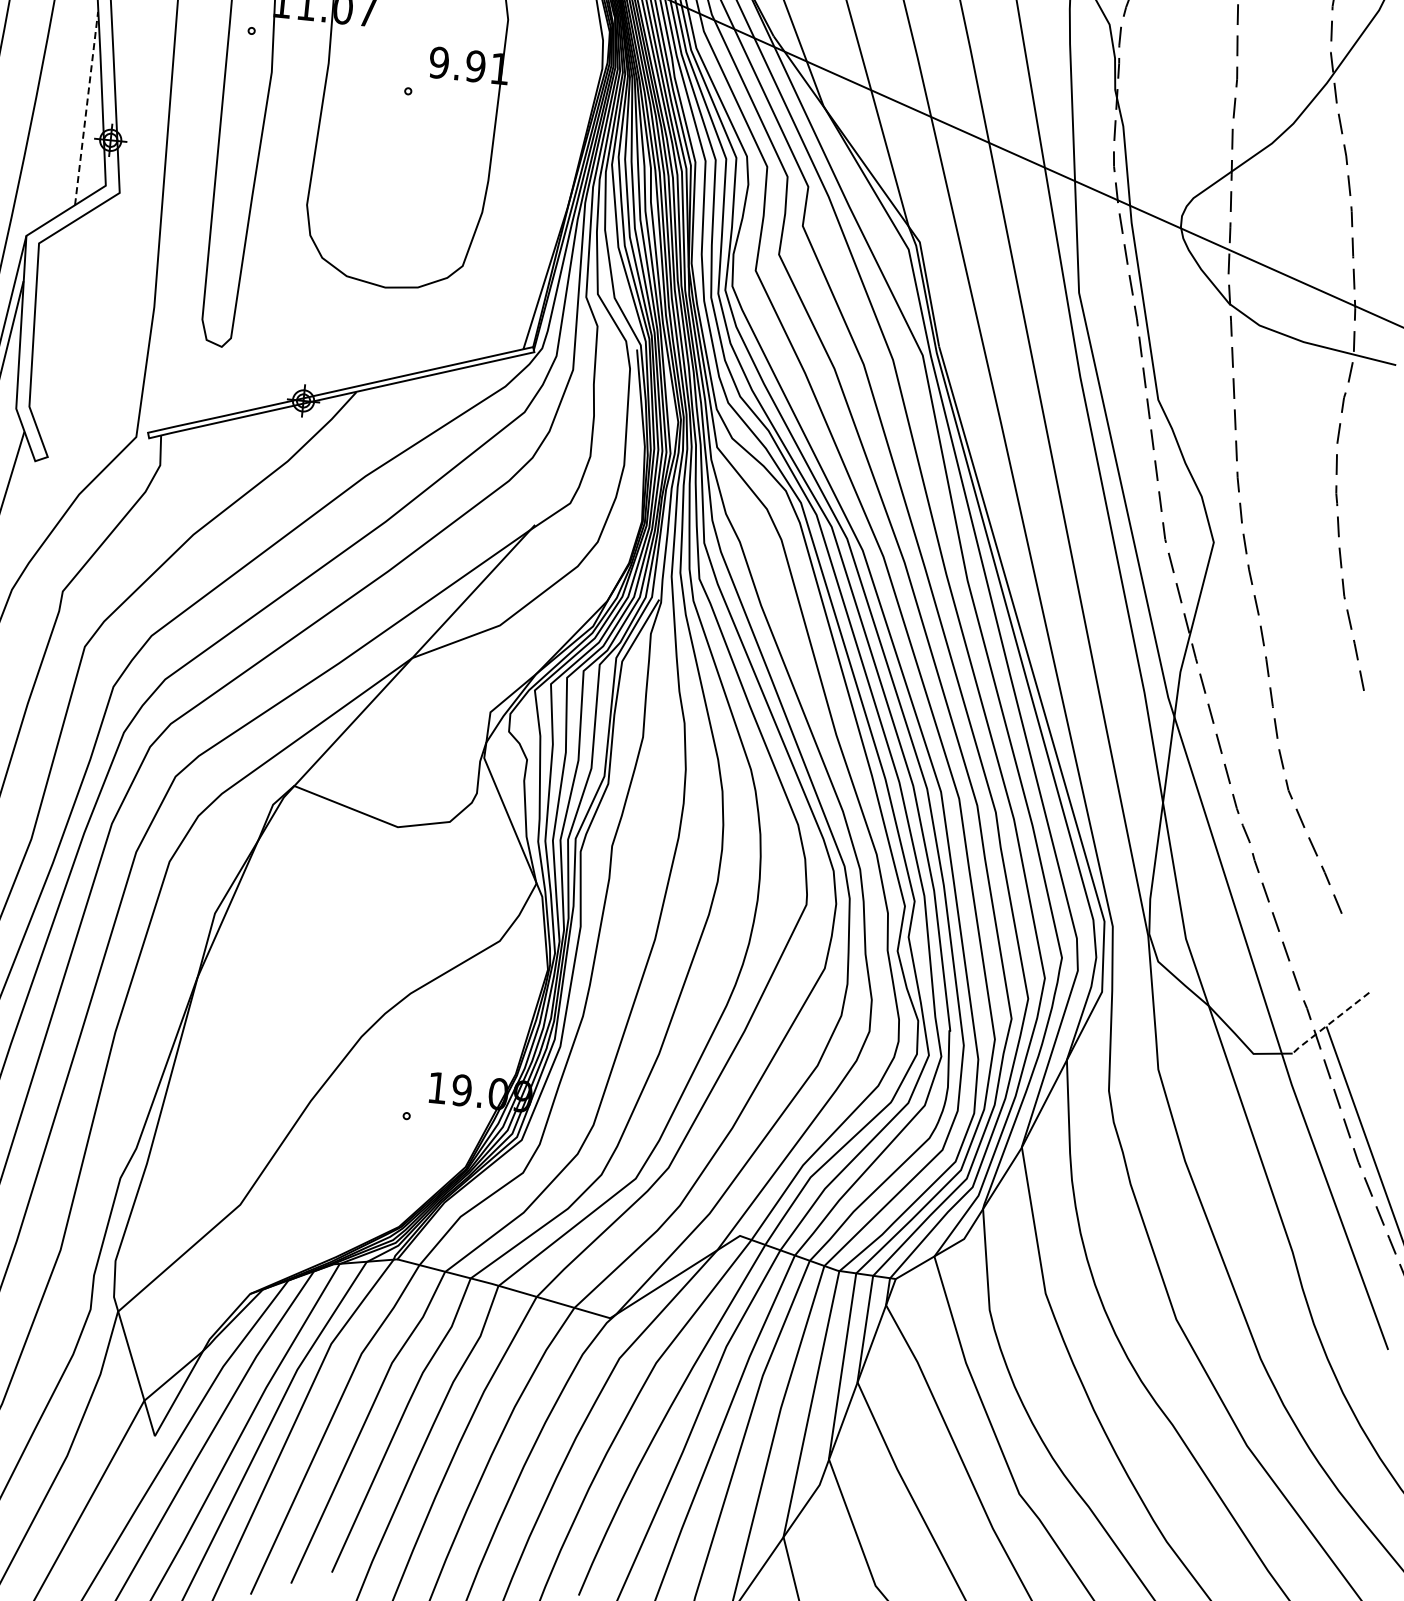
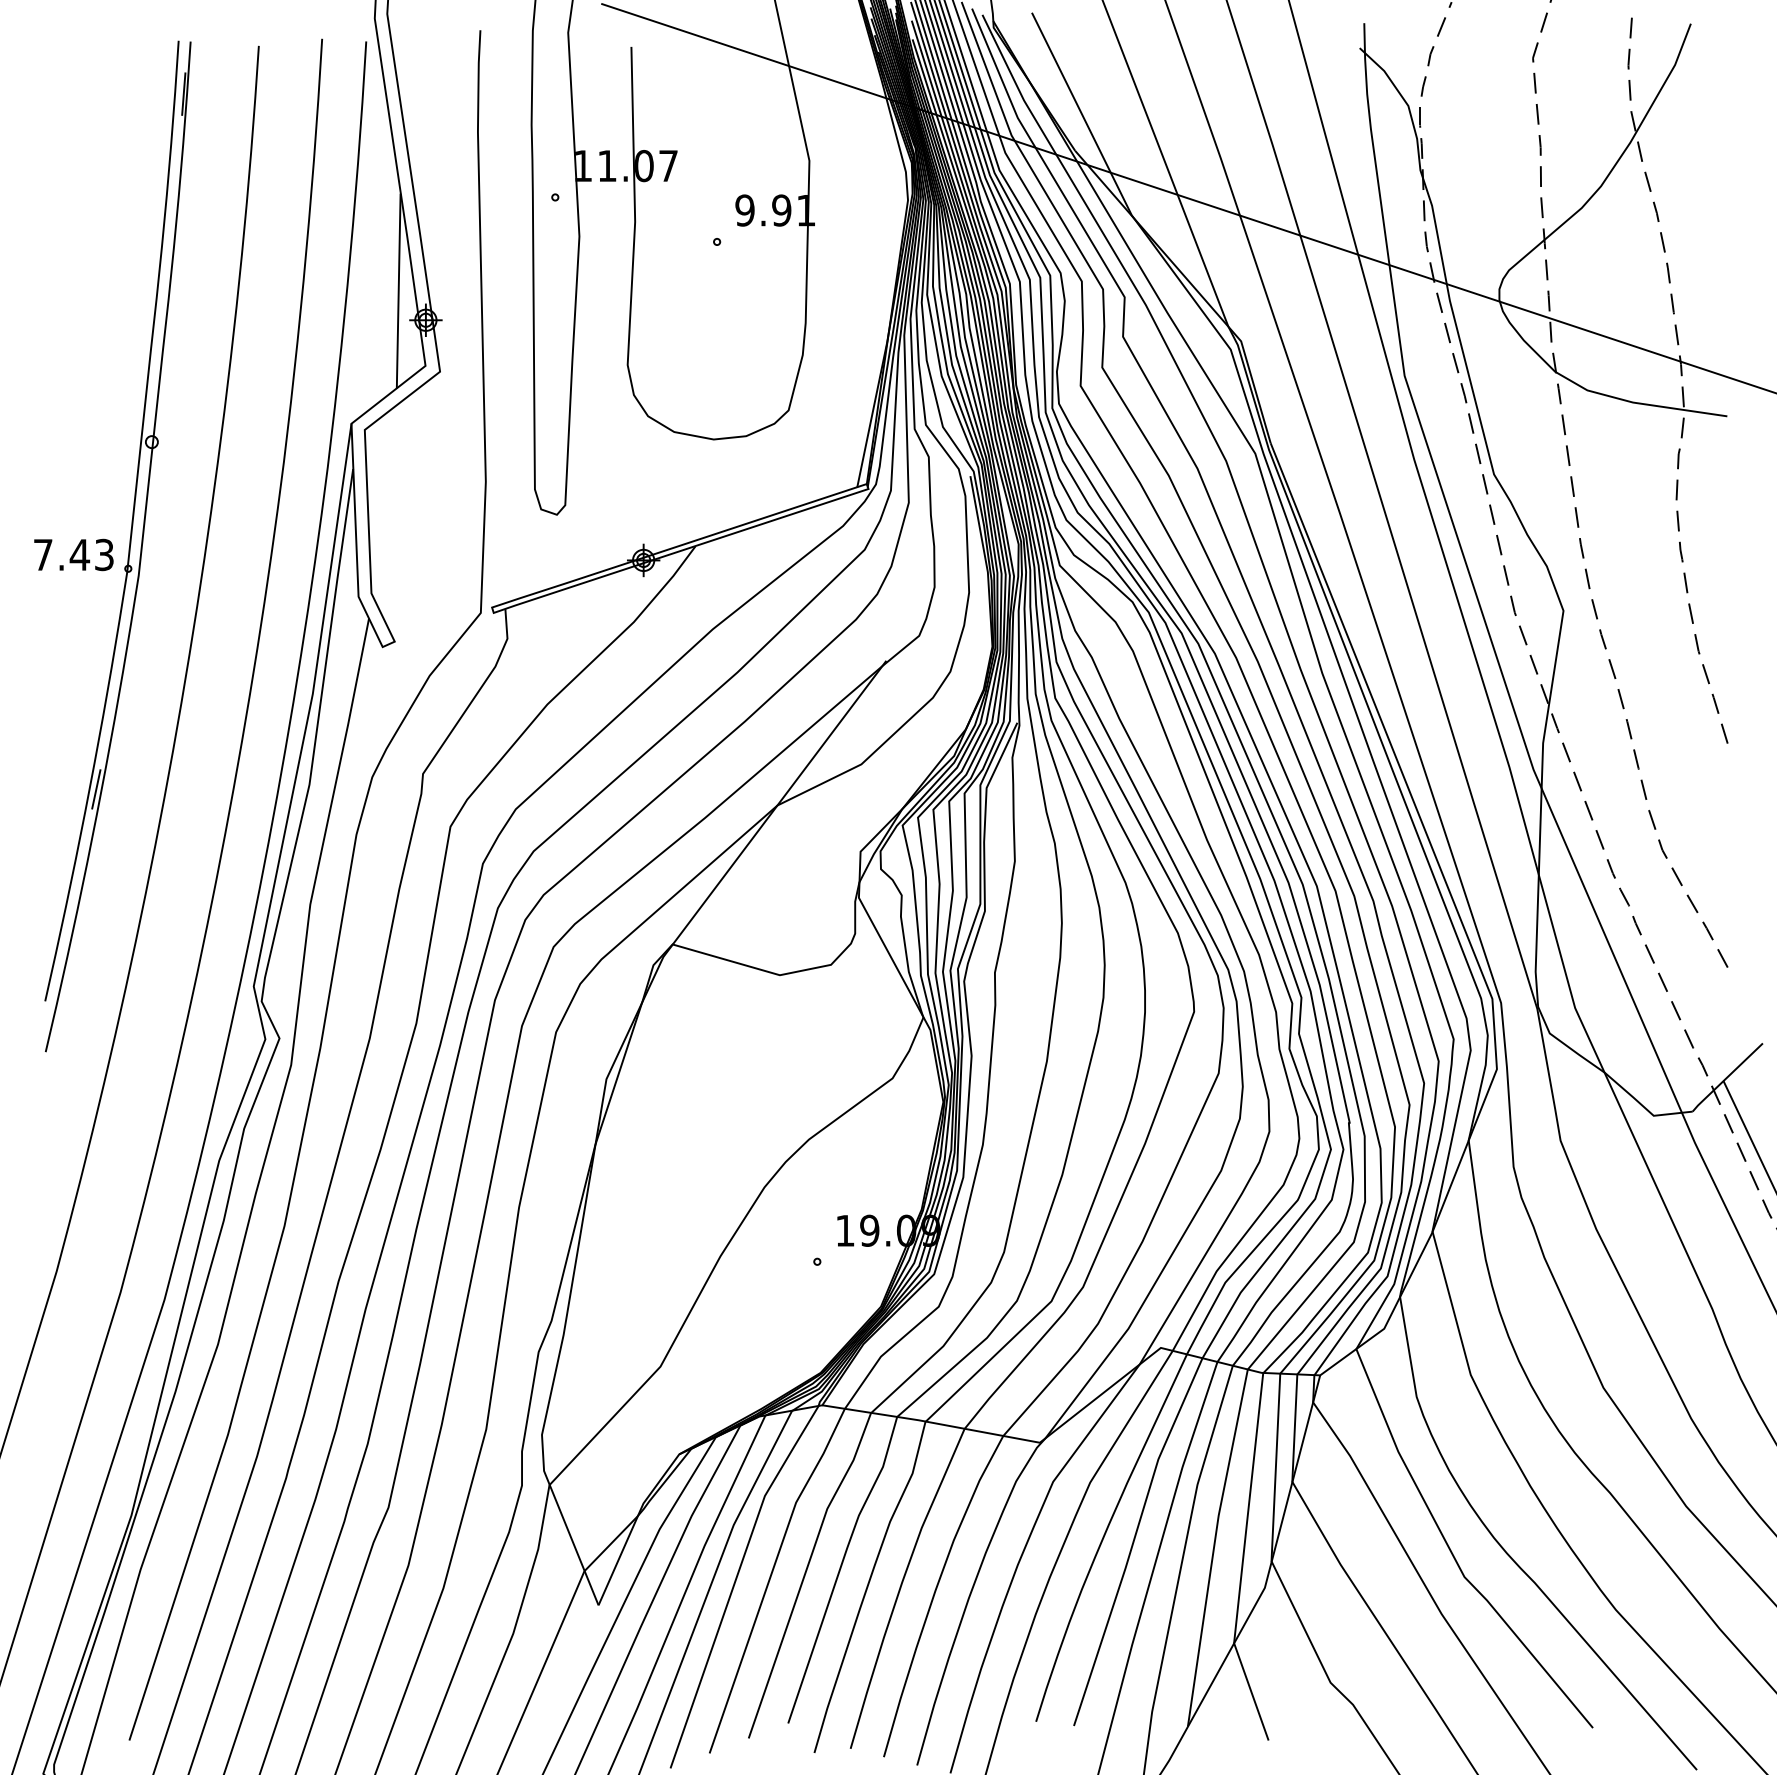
line: (86, 107) -> (398, 290), dashed -> solid
line: (1329, 1023) -> (1726, 1077), dashed -> solid

